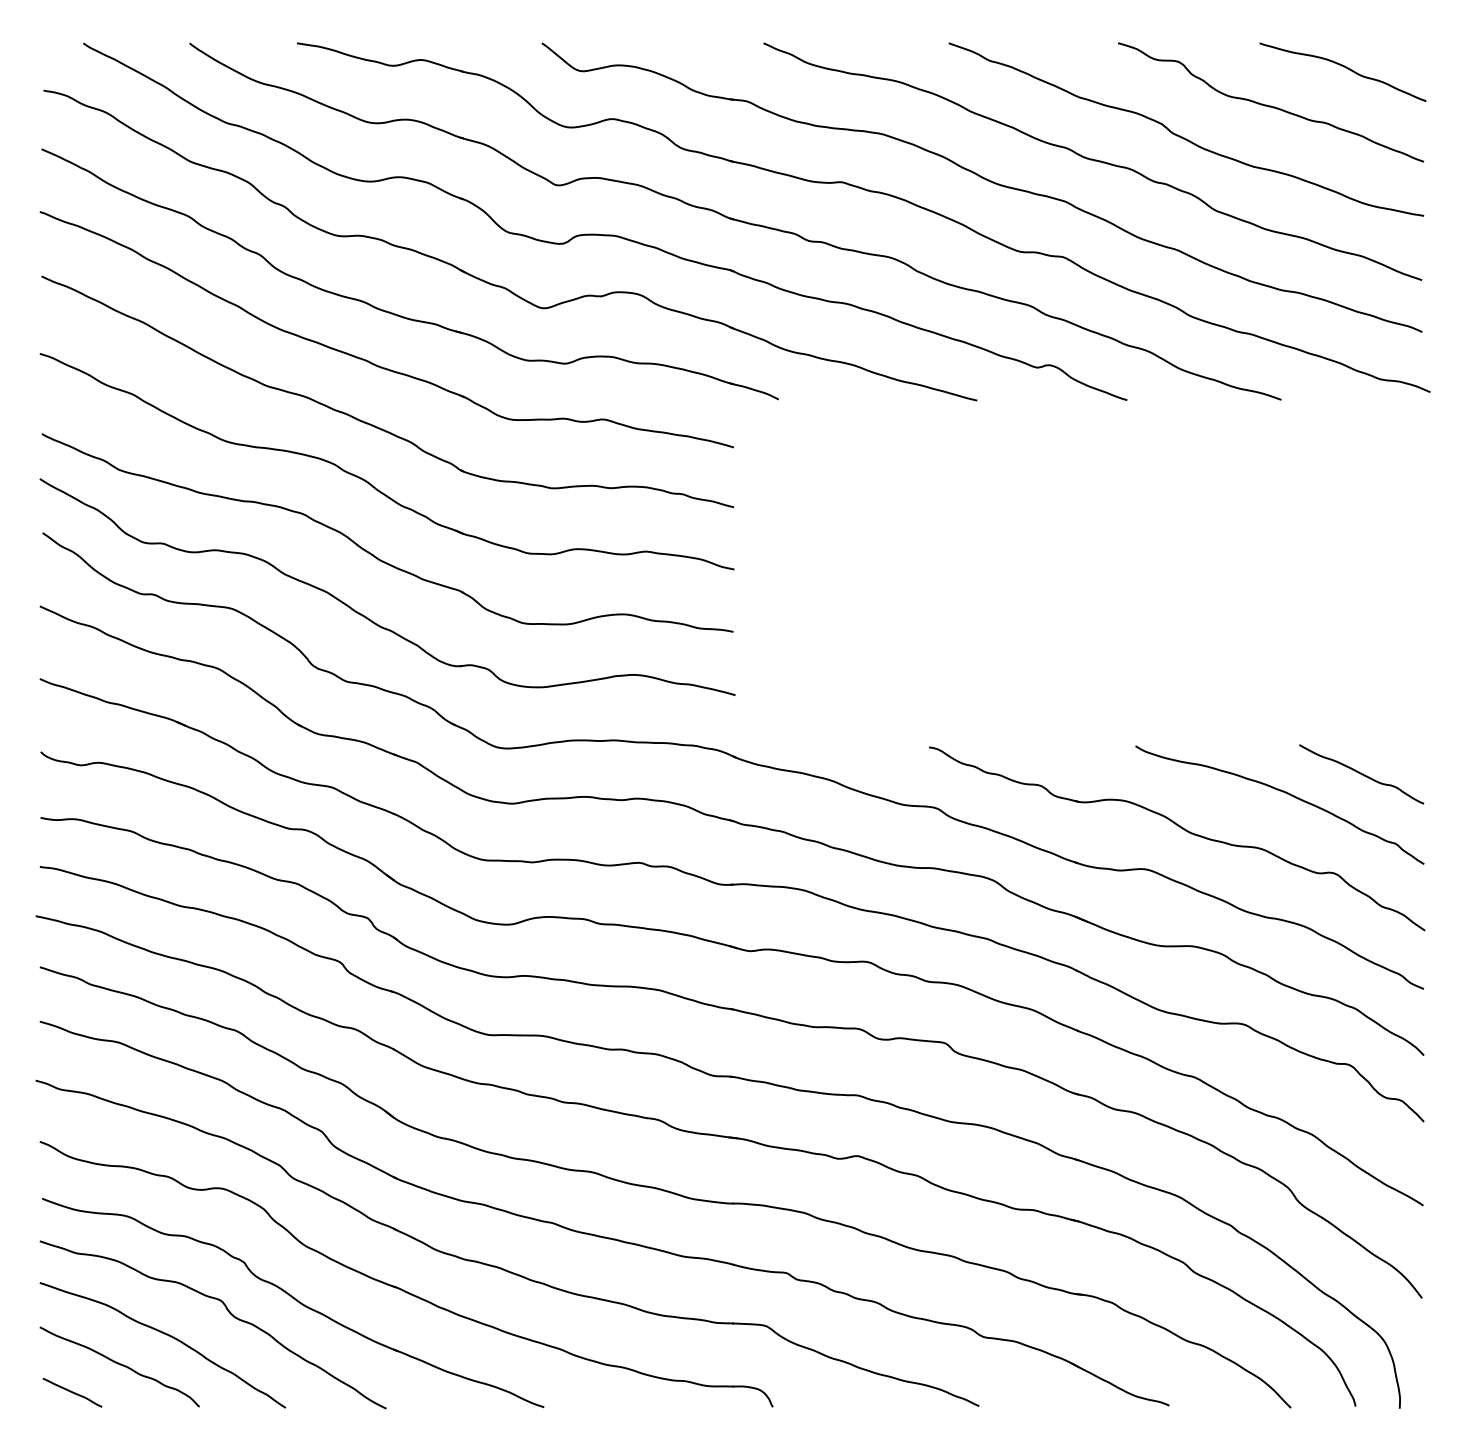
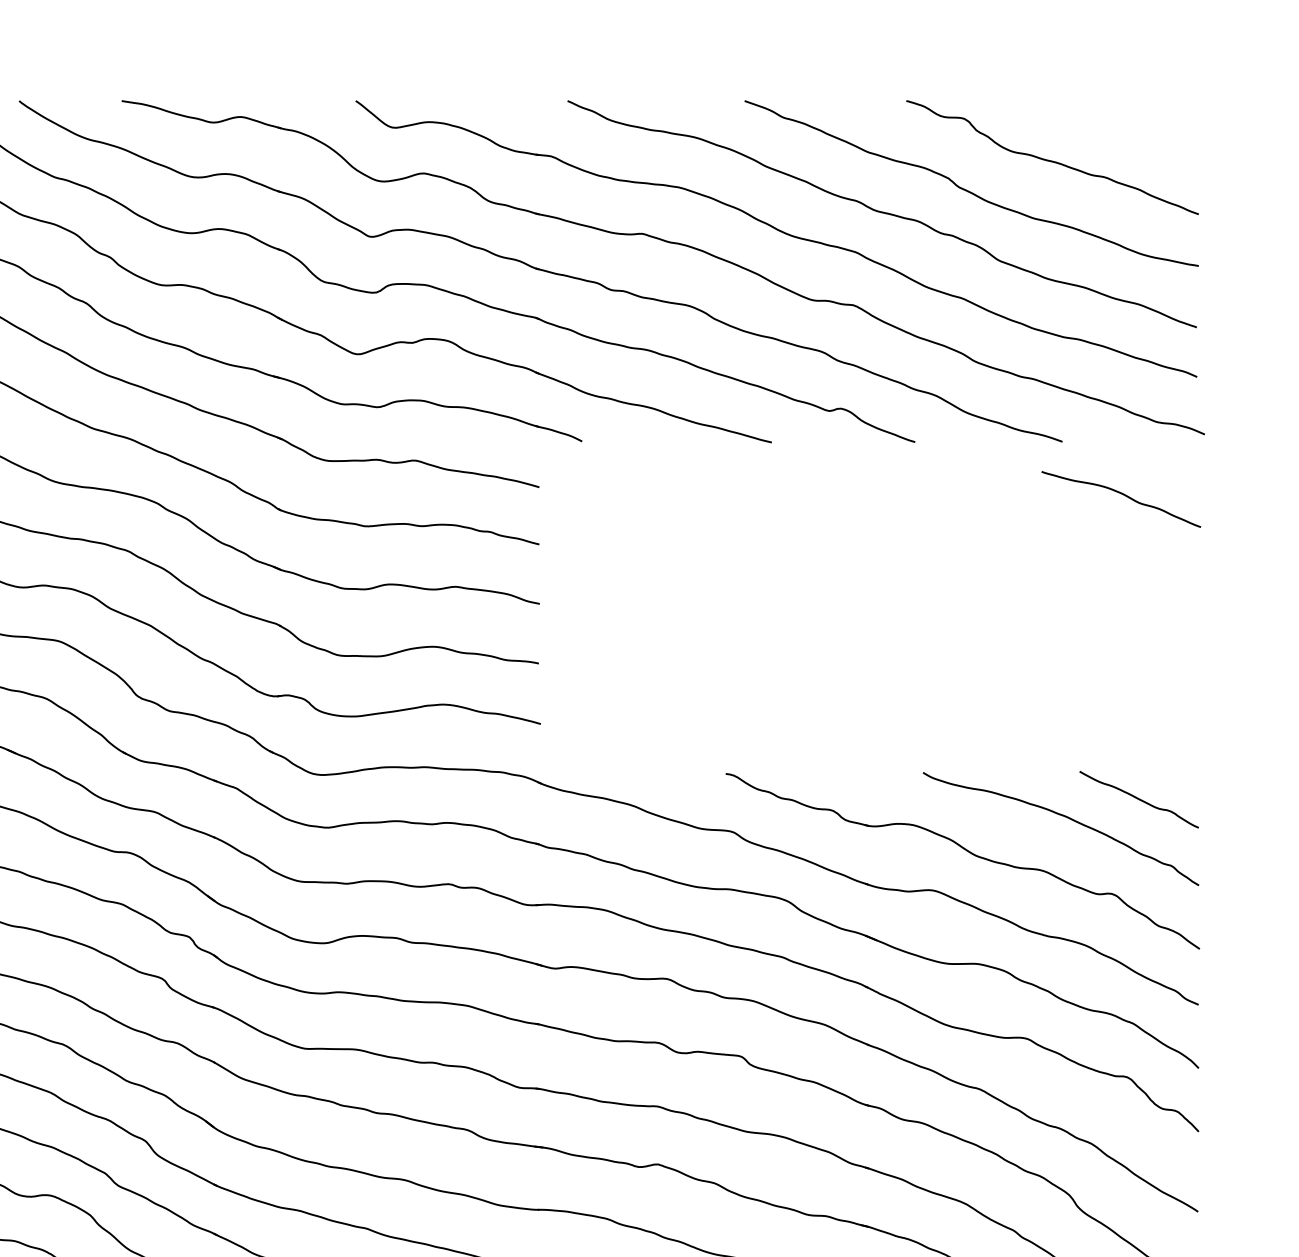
curve: (1343, 67) -> (1121, 494), moved

